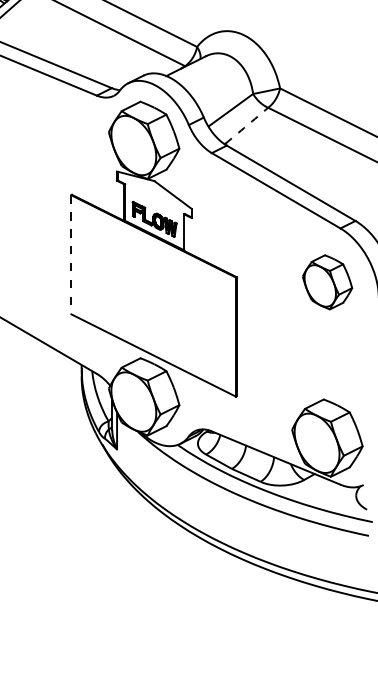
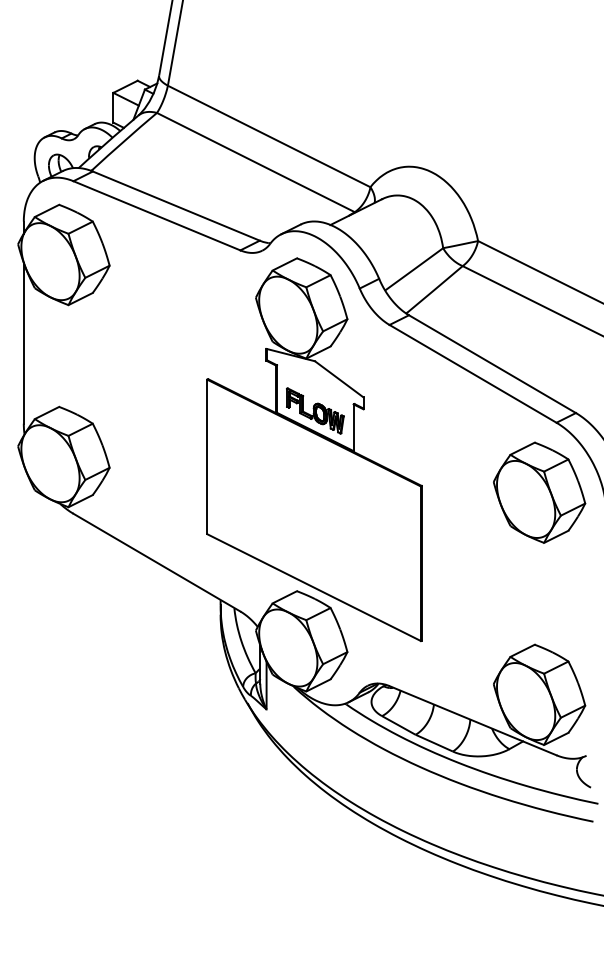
arc: (246, 125) -> (434, 289), dashed -> solid
line: (71, 255) -> (207, 457), dashed -> solid
part: (327, 282) -> (539, 492), size x1.43

